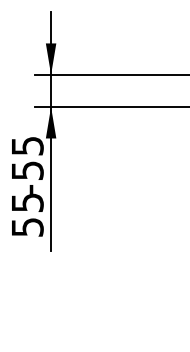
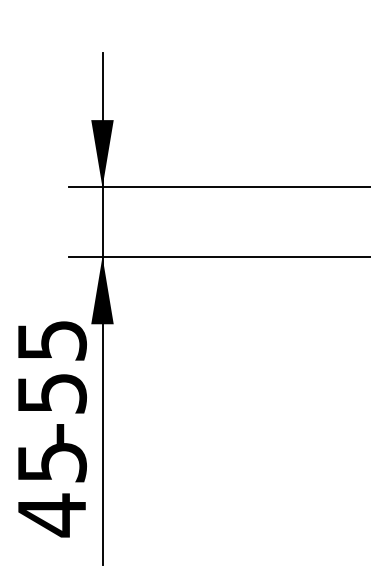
text: (27, 227) -> (51, 515), 55 -> 45

